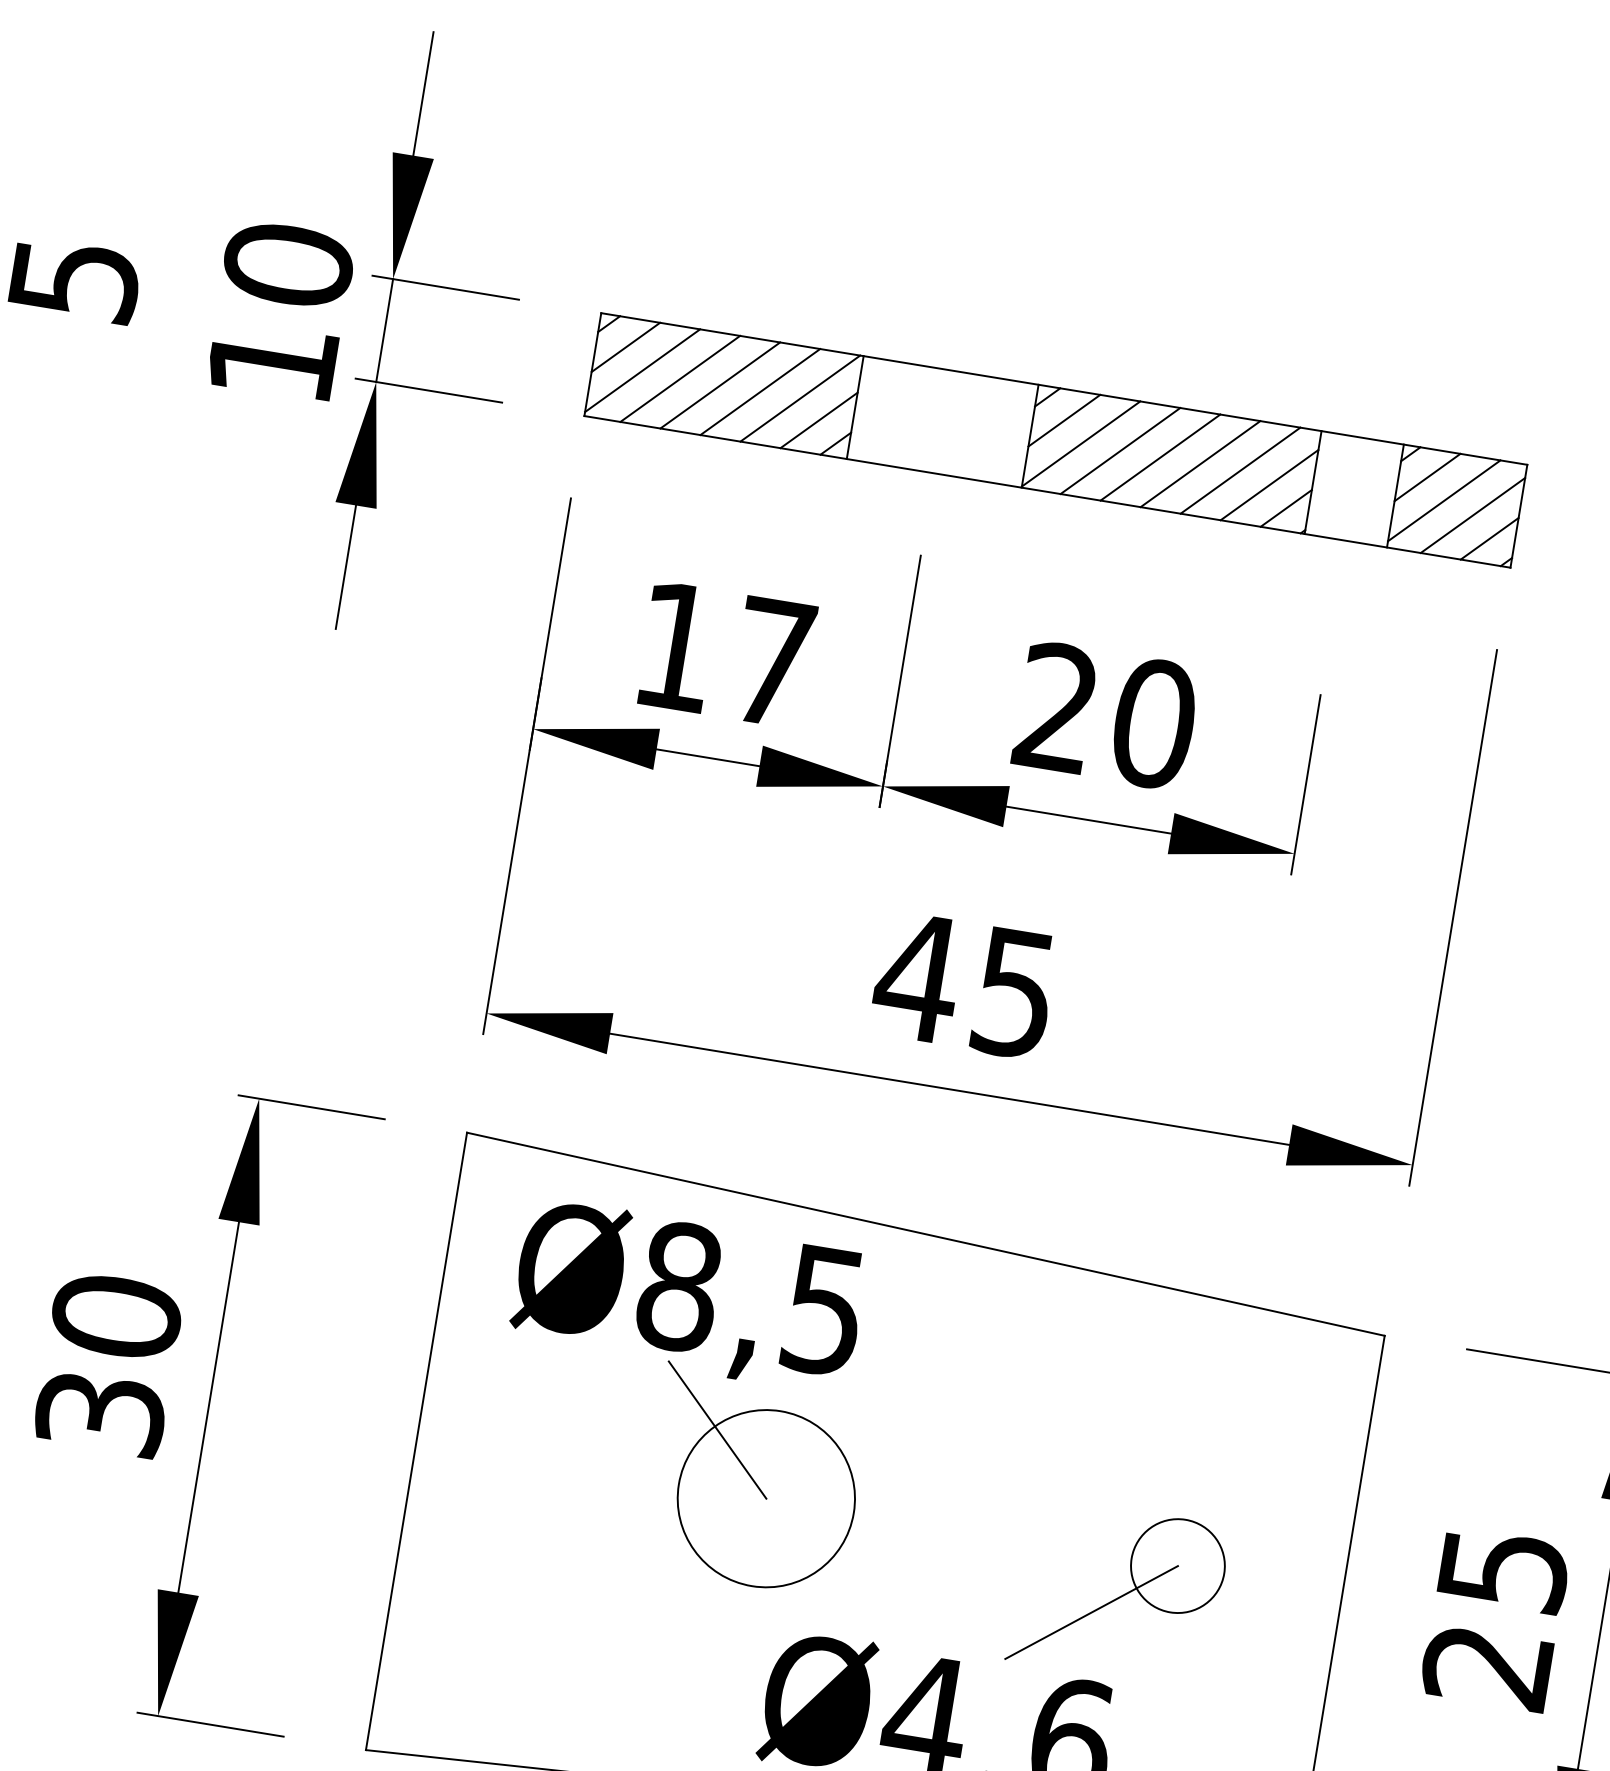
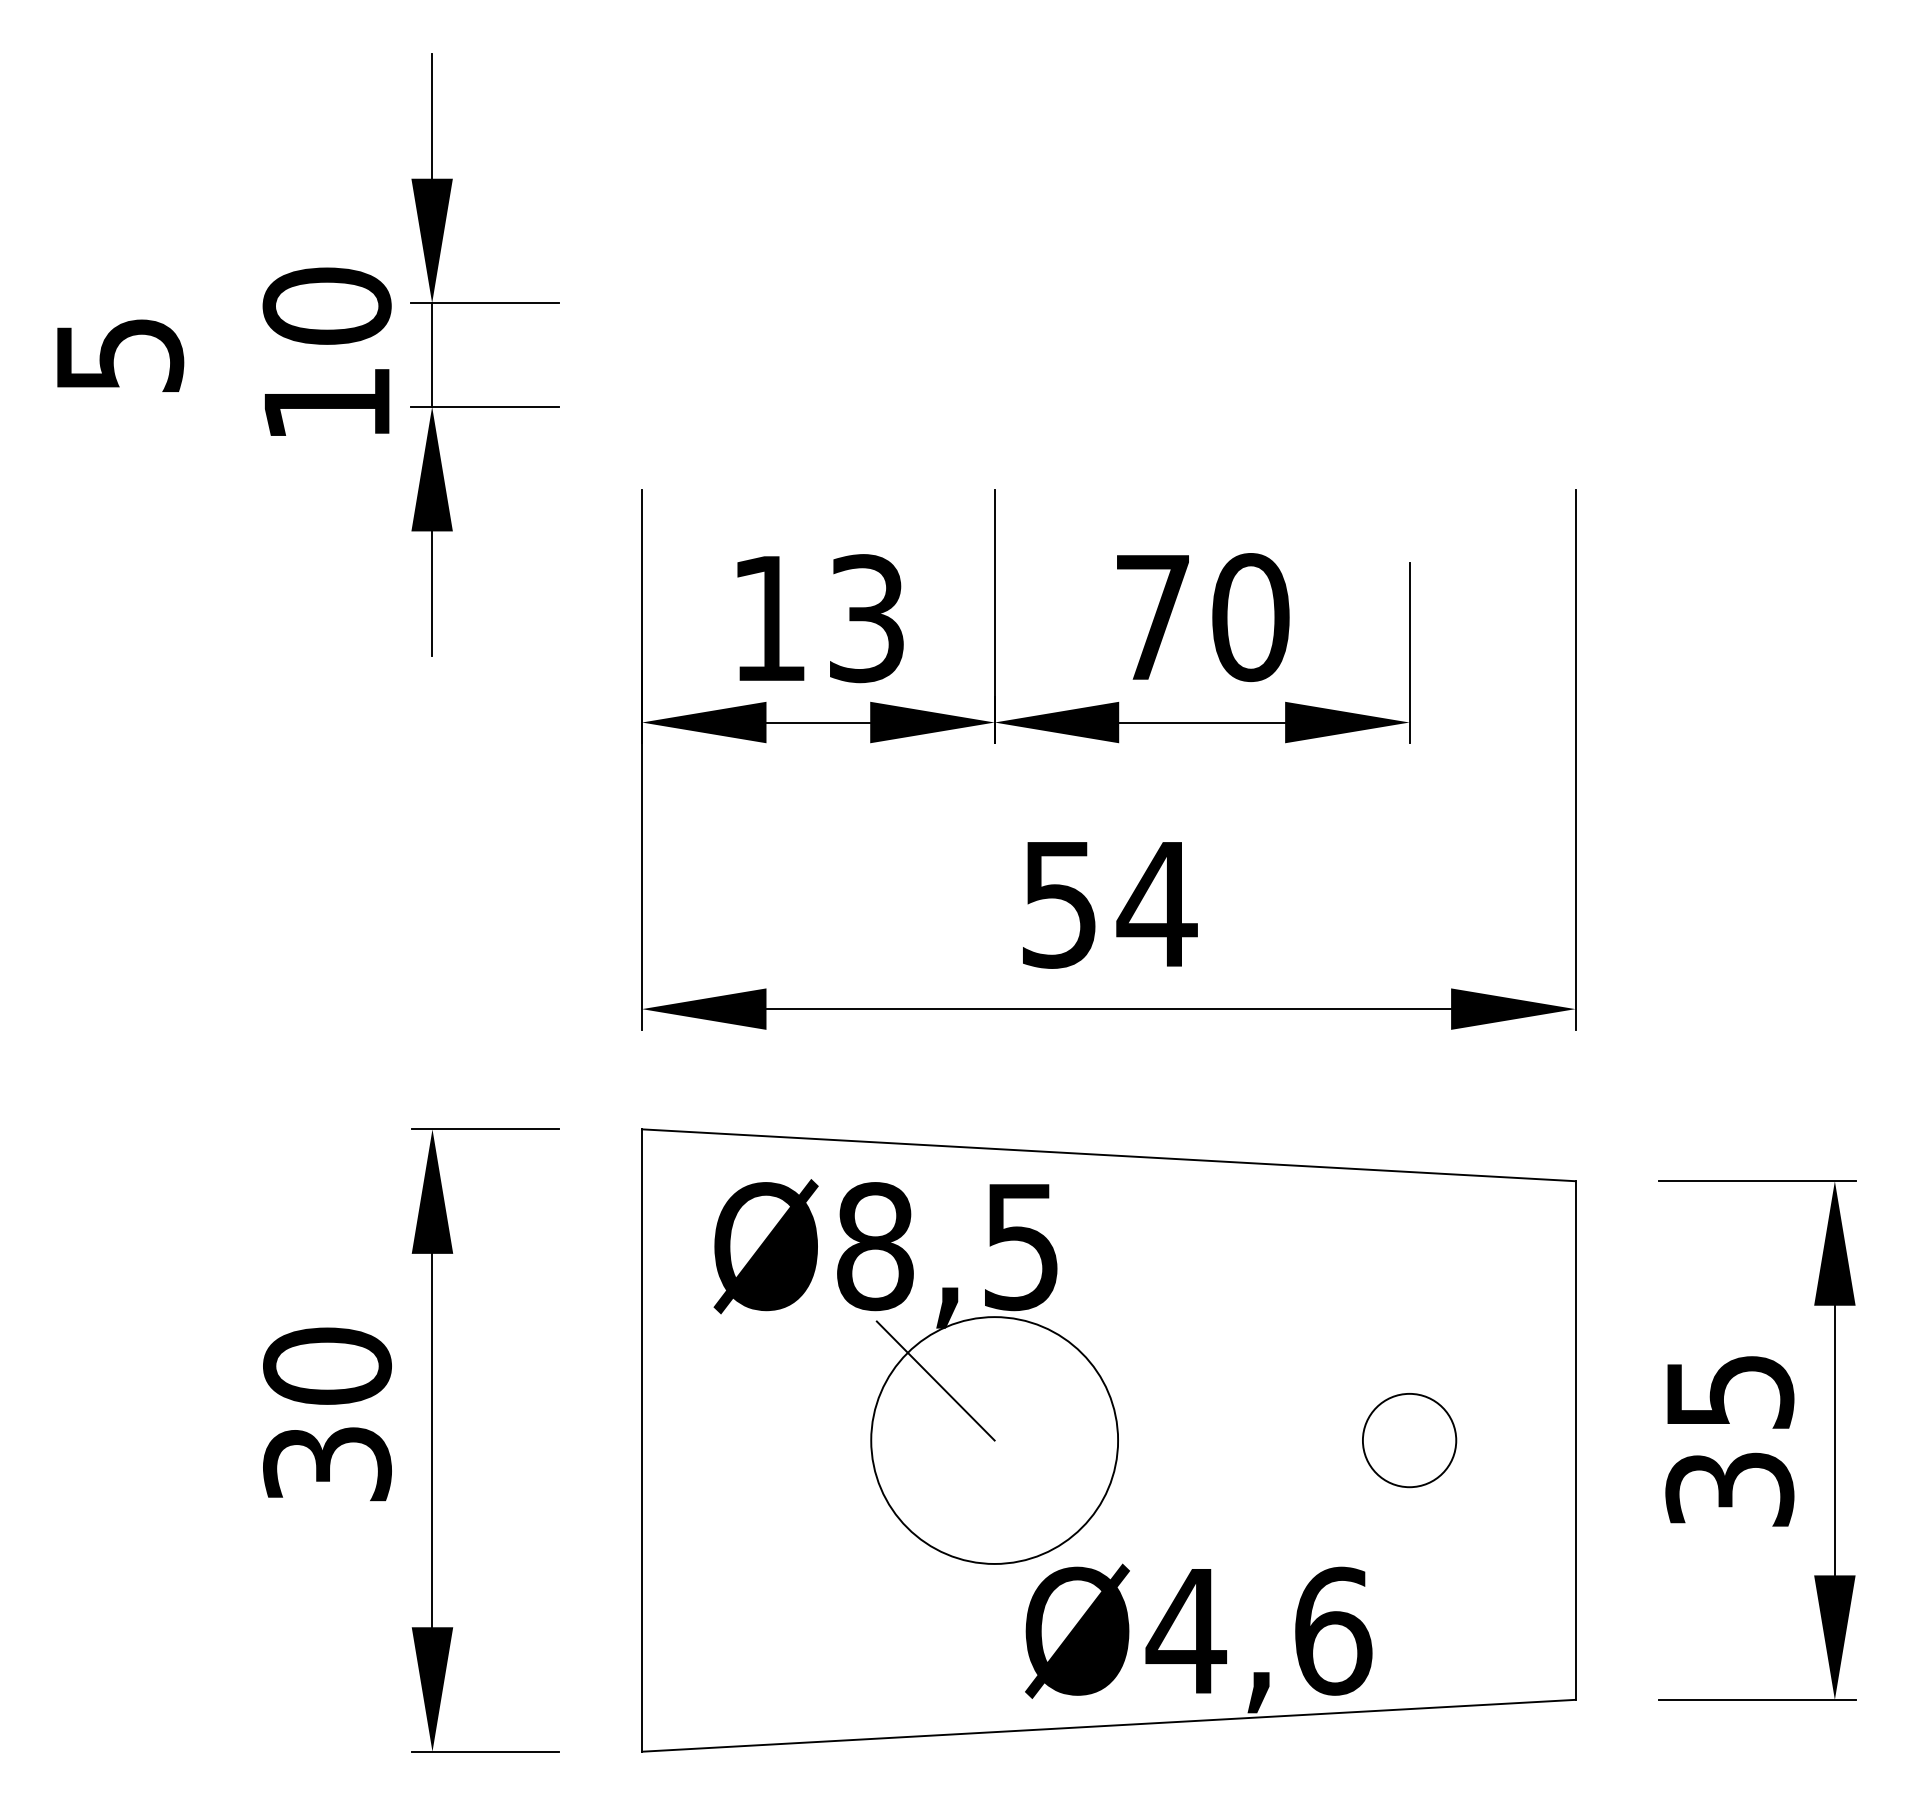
part: (1055, 439) -> (1108, 354), removed
text: (772, 662) -> (866, 618), 17 -> 13
text: (1055, 706) -> (1151, 616), 20 -> 70
text: (965, 986) -> (1107, 905), 45 -> 54
circle: (766, 1498) -> (994, 1440), size x1.4
line: (1091, 1612) -> (1332, 1499), removed
text: (1487, 1666) -> (1729, 1489), 25 -> 35

